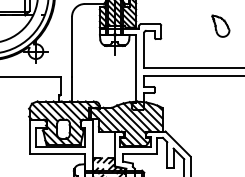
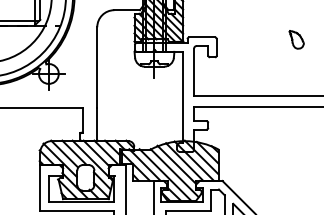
part: (220, 25) -> (296, 38), size x0.62

